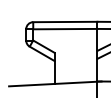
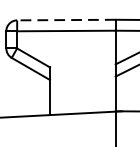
line: (64, 22) -> (65, 20), solid -> dashed

